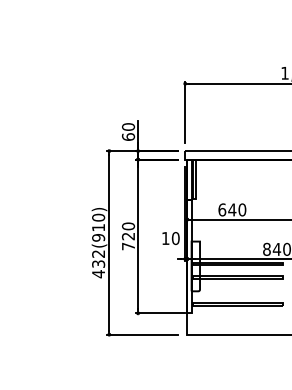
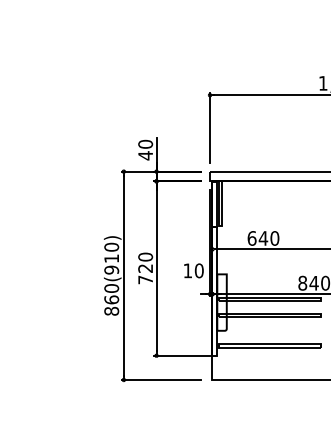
text: (128, 136) -> (145, 155), 60 -> 40
text: (98, 264) -> (111, 300), 432(910) -> 860(910)

